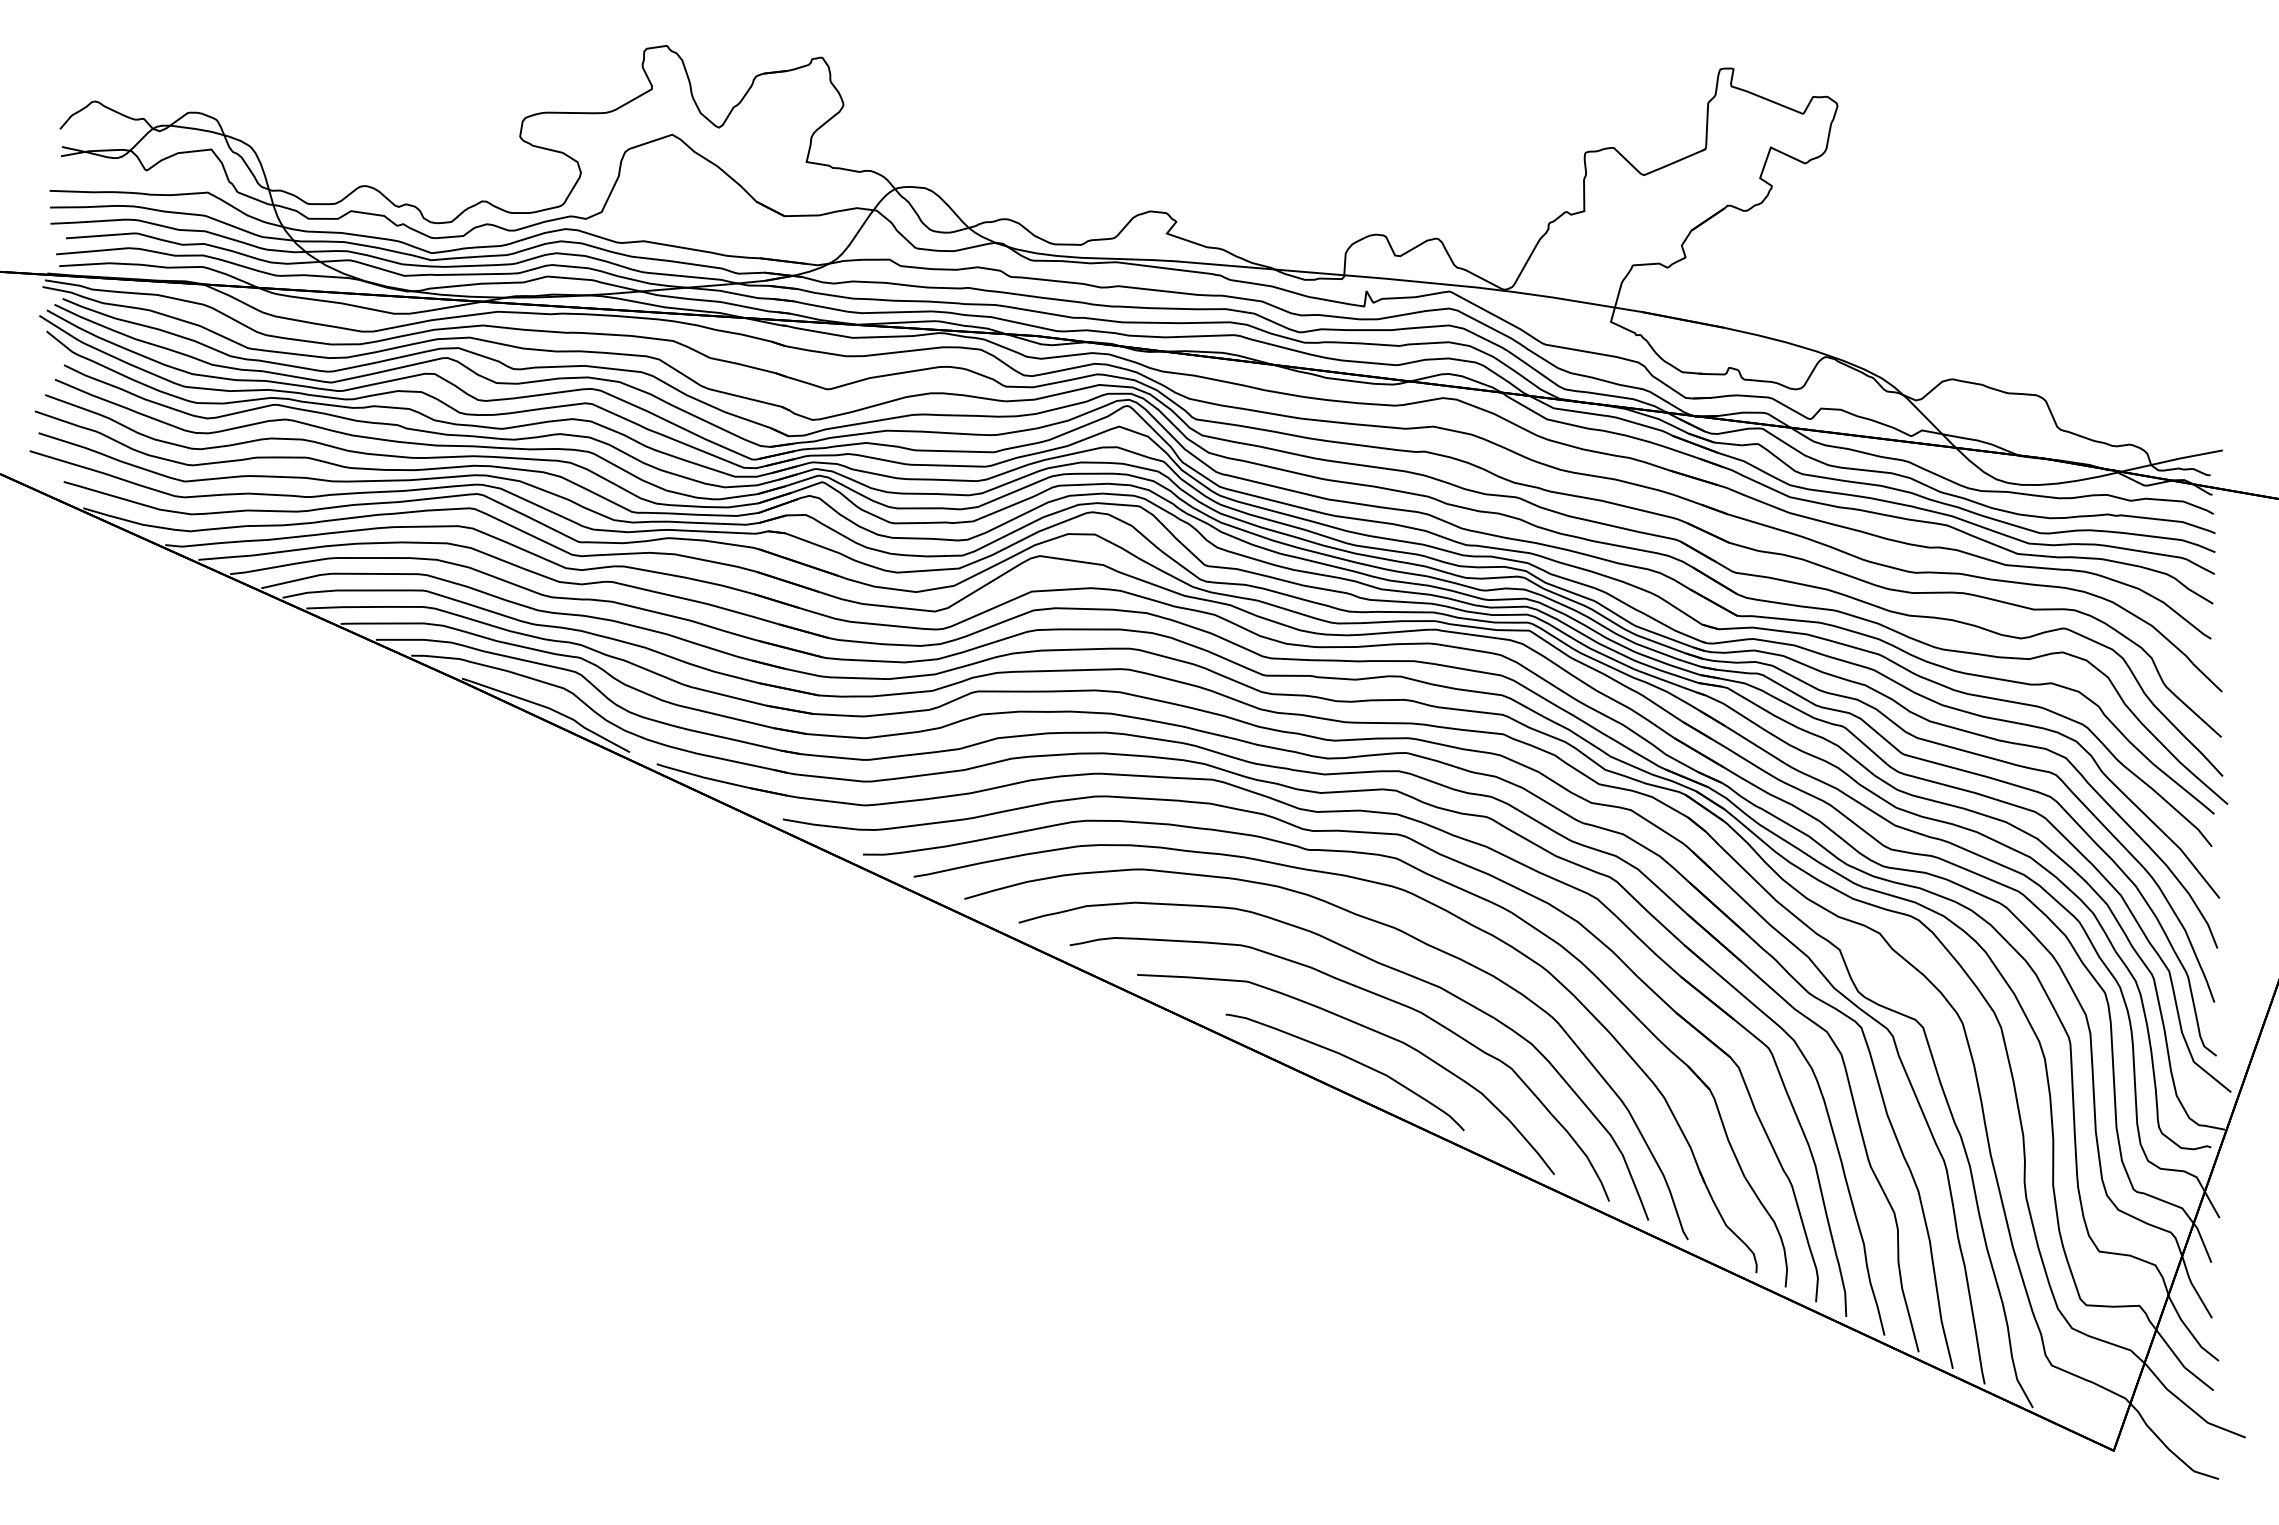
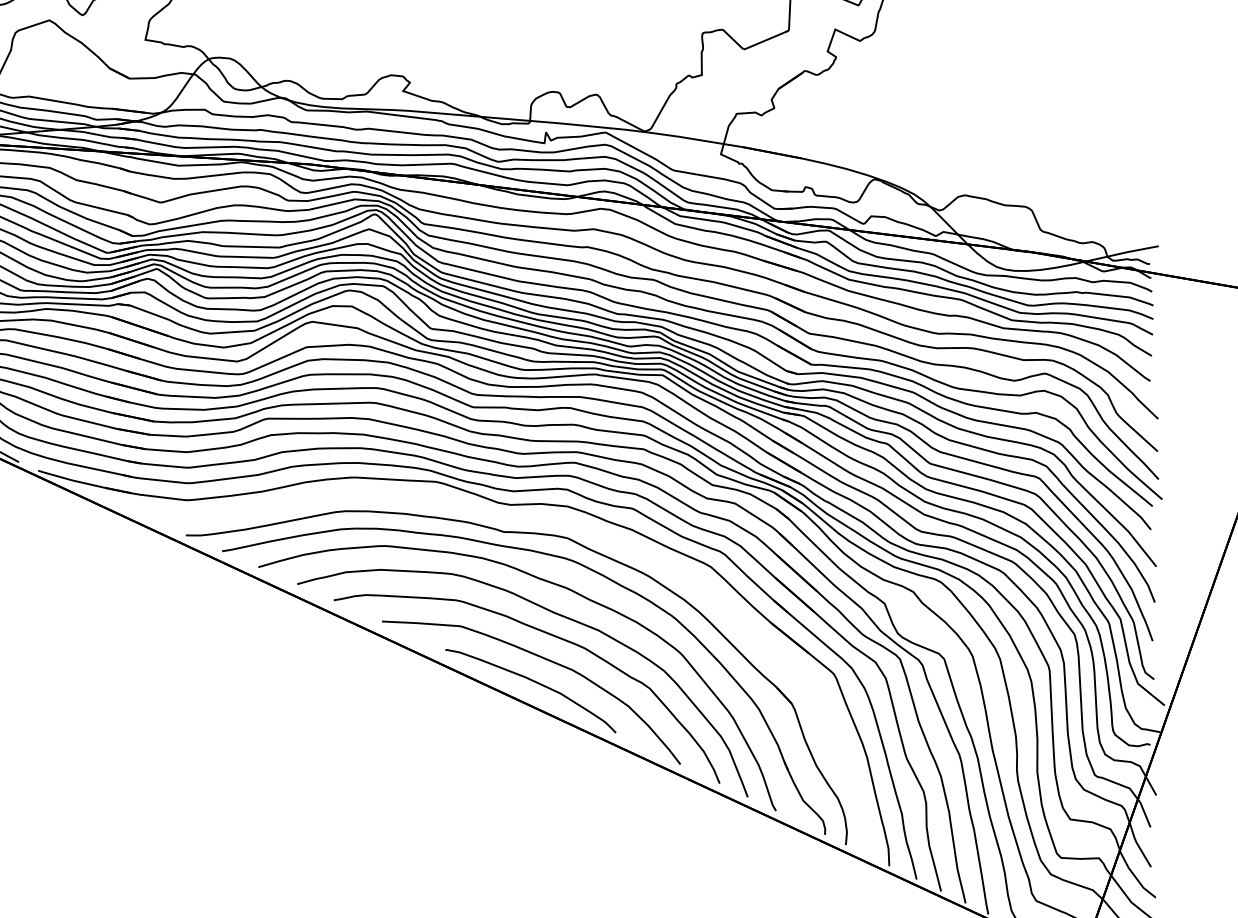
part: (1309, 831) -> (505, 518), removed

